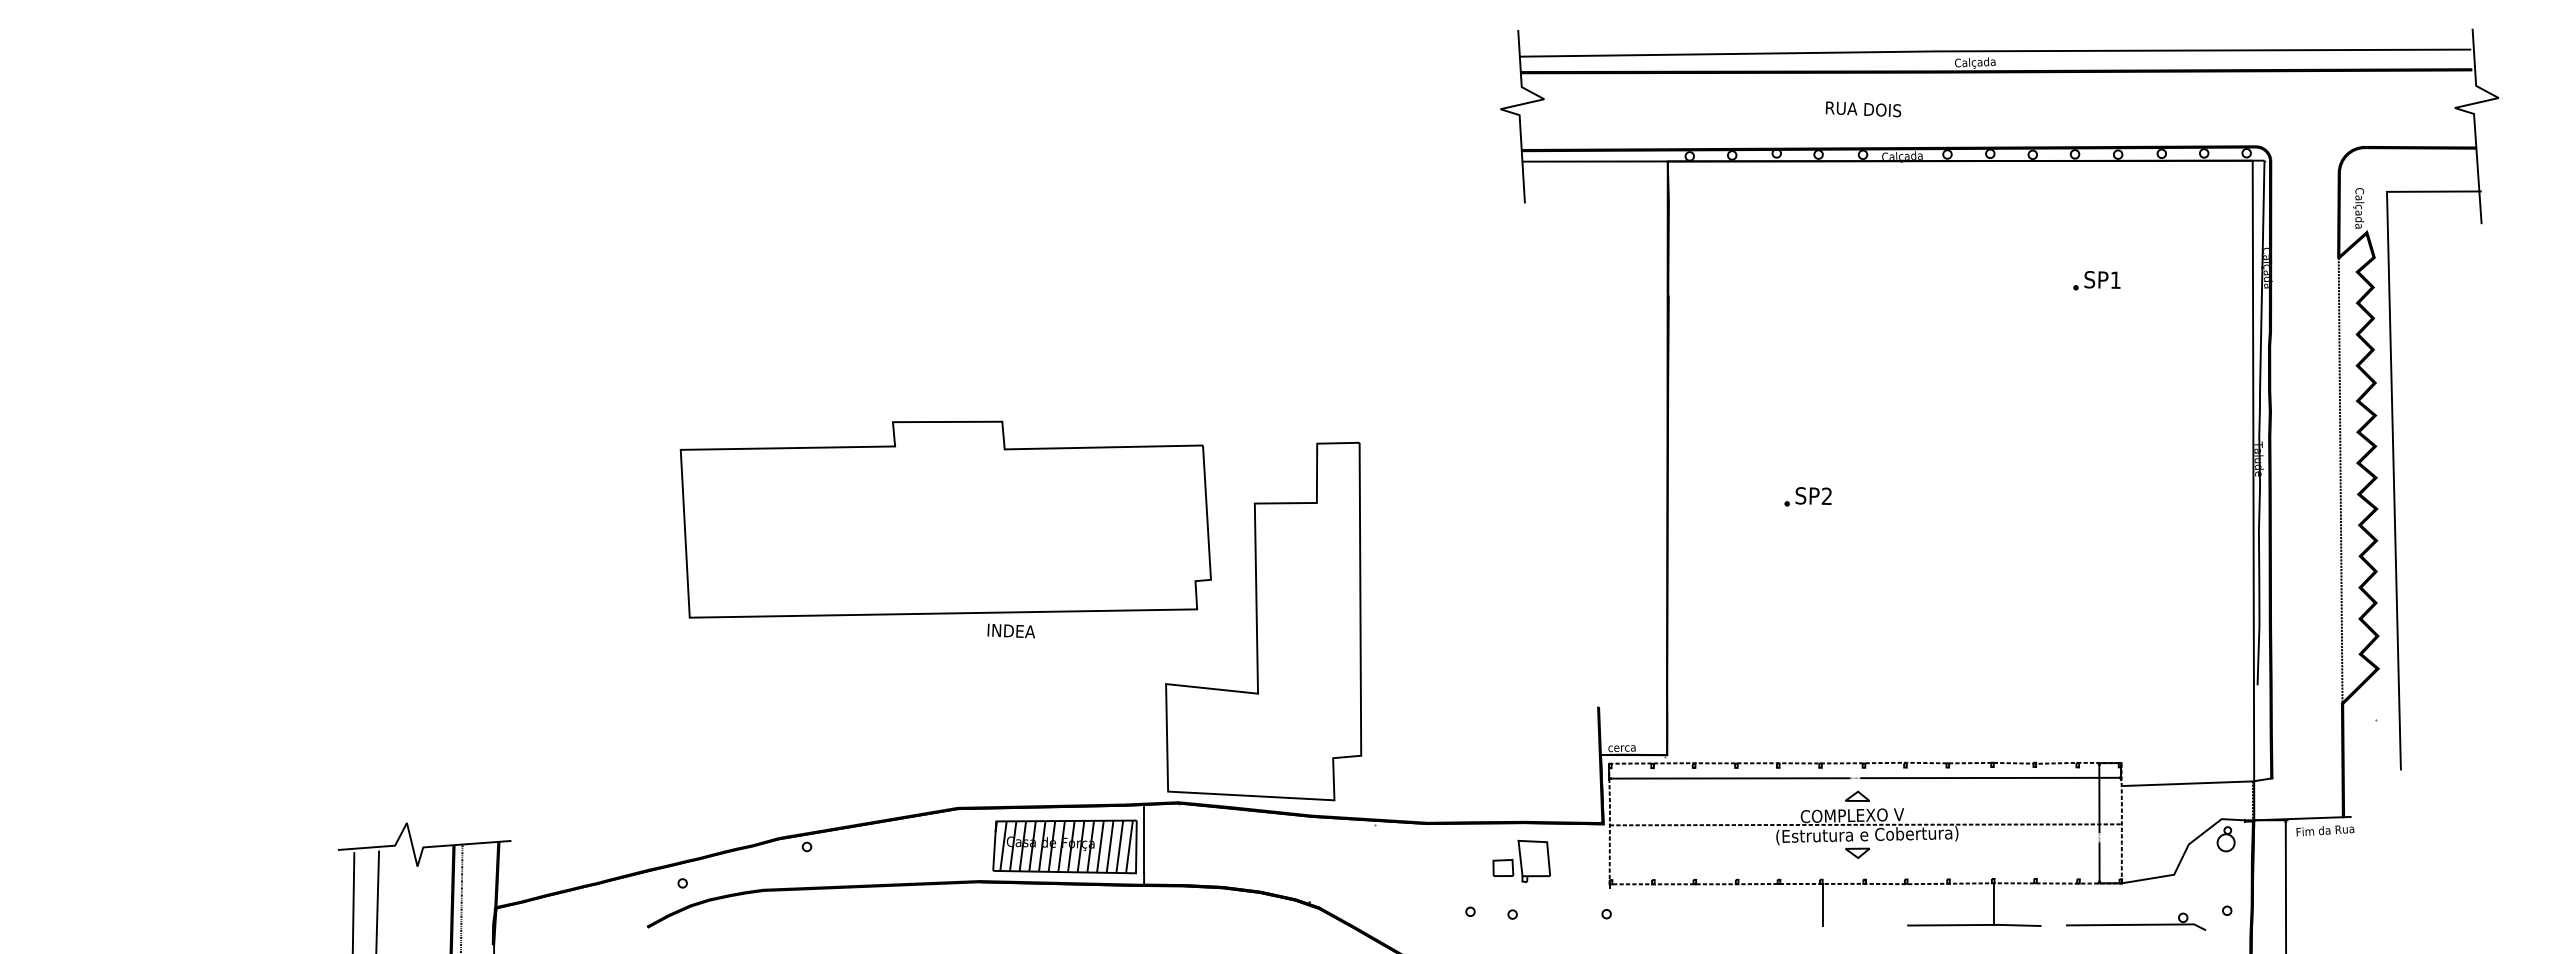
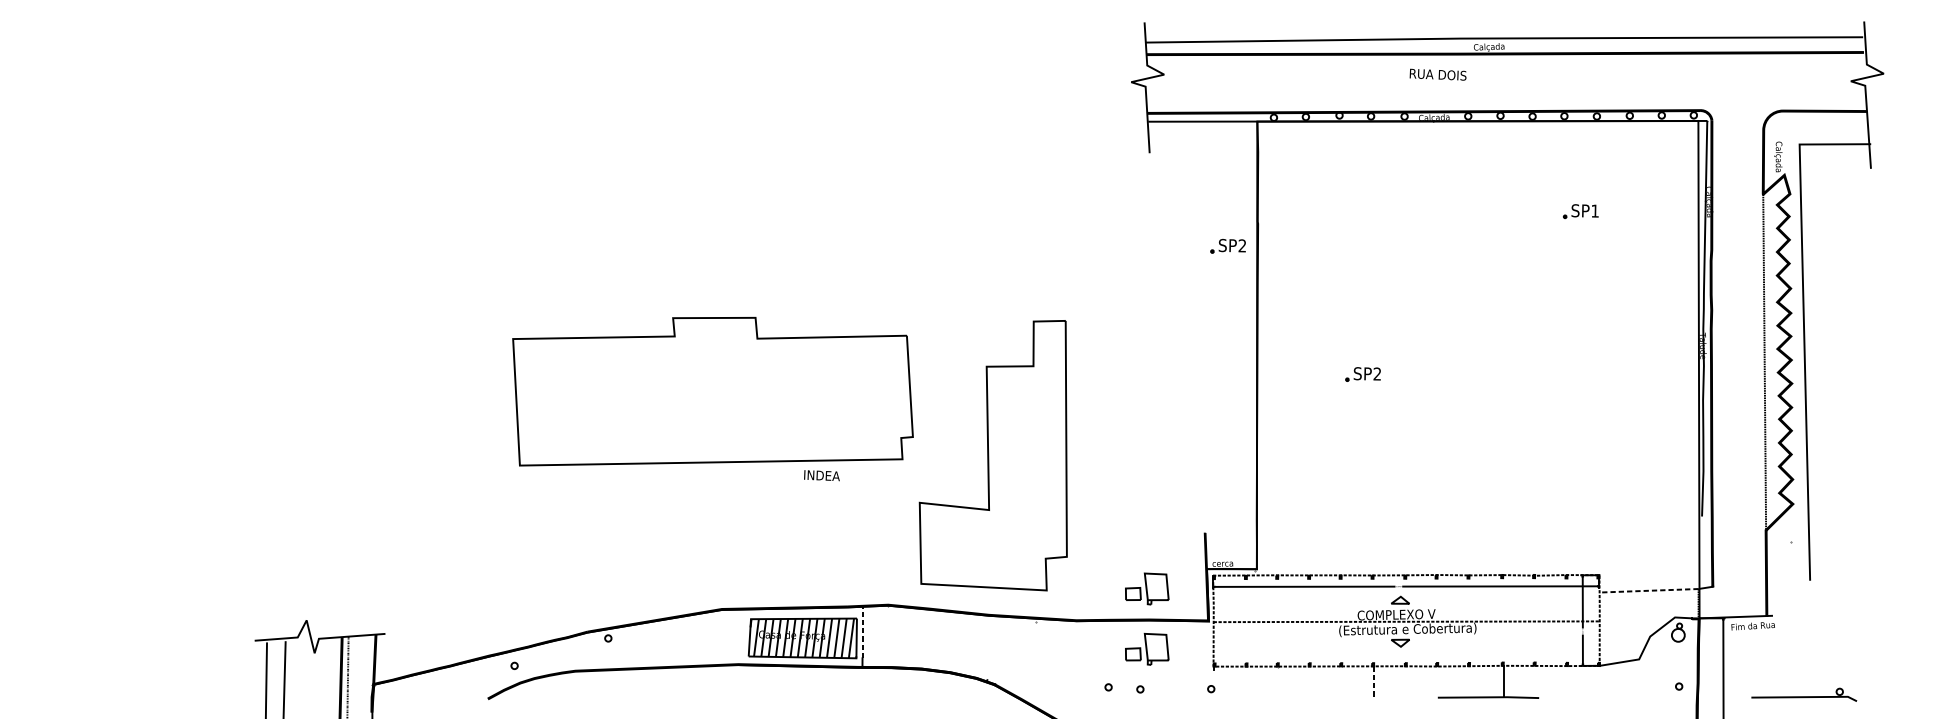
text: (1863, 109) -> (1438, 74), moved
part: (1628, 326) -> (1227, 246), added
part: (1263, 621) -> (993, 455), moved
text: (1010, 630) -> (821, 475), moved
part: (1521, 781) -> (1147, 589), added
line: (2187, 783) -> (1649, 590), solid -> dashed
line: (1144, 838) -> (862, 632), solid -> dashed
line: (1822, 905) -> (1374, 682), solid -> dashed
part: (2136, 921) -> (1804, 694), moved

